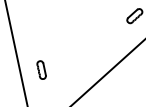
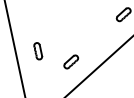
part: (77, 67) -> (71, 61), added
part: (41, 70) -> (38, 51), moved

